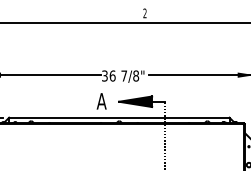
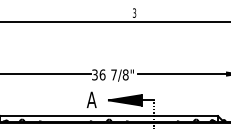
text: (144, 13) -> (134, 13), 2 -> 3

